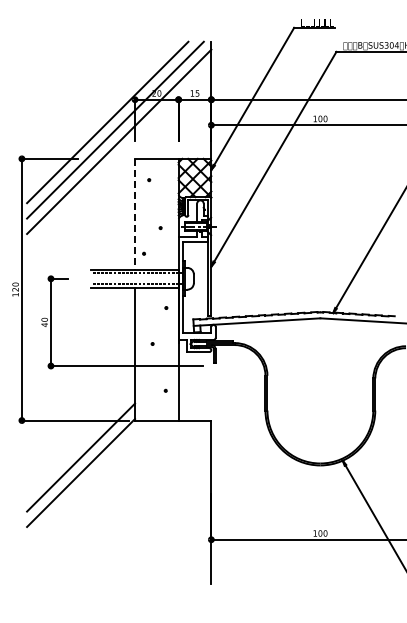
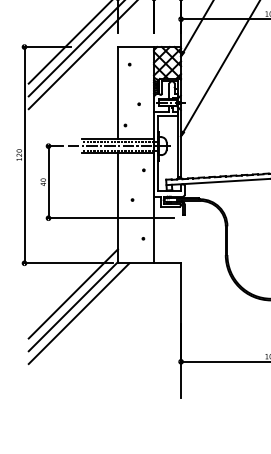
line: (135, 214) -> (118, 93), dashed -> solid
line: (136, 278) -> (119, 145), added
line: (87, 481) -> (78, 313), added

